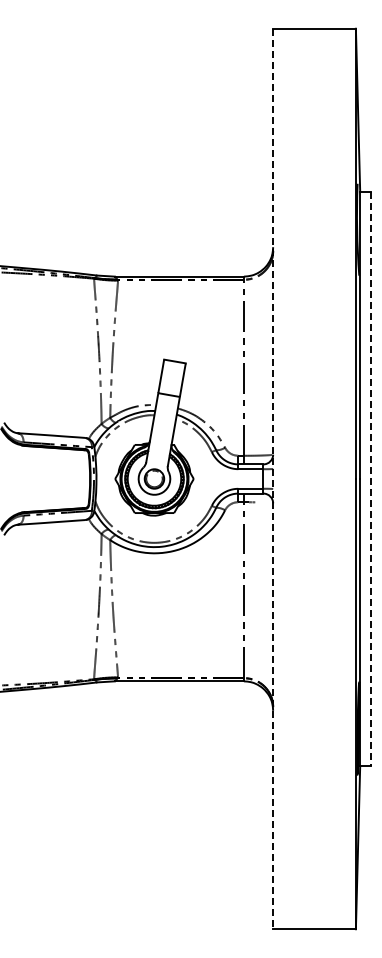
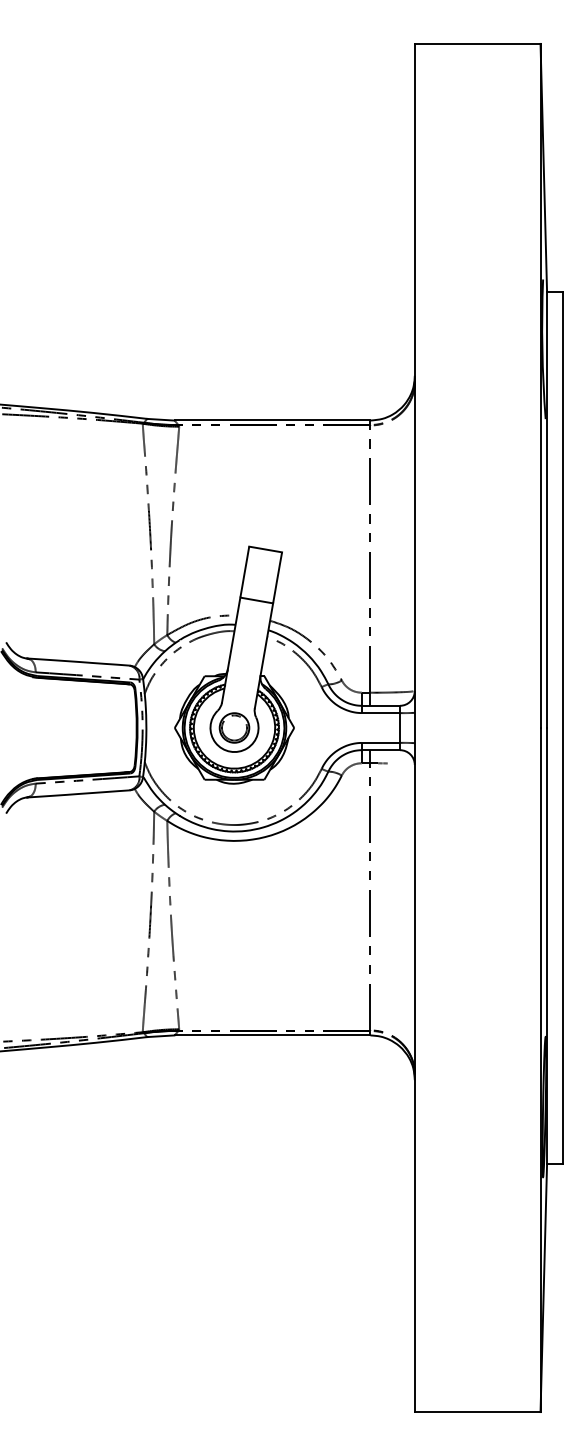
line: (273, 479) -> (415, 728), dashed -> solid
line: (370, 479) -> (562, 728), dashed -> solid

